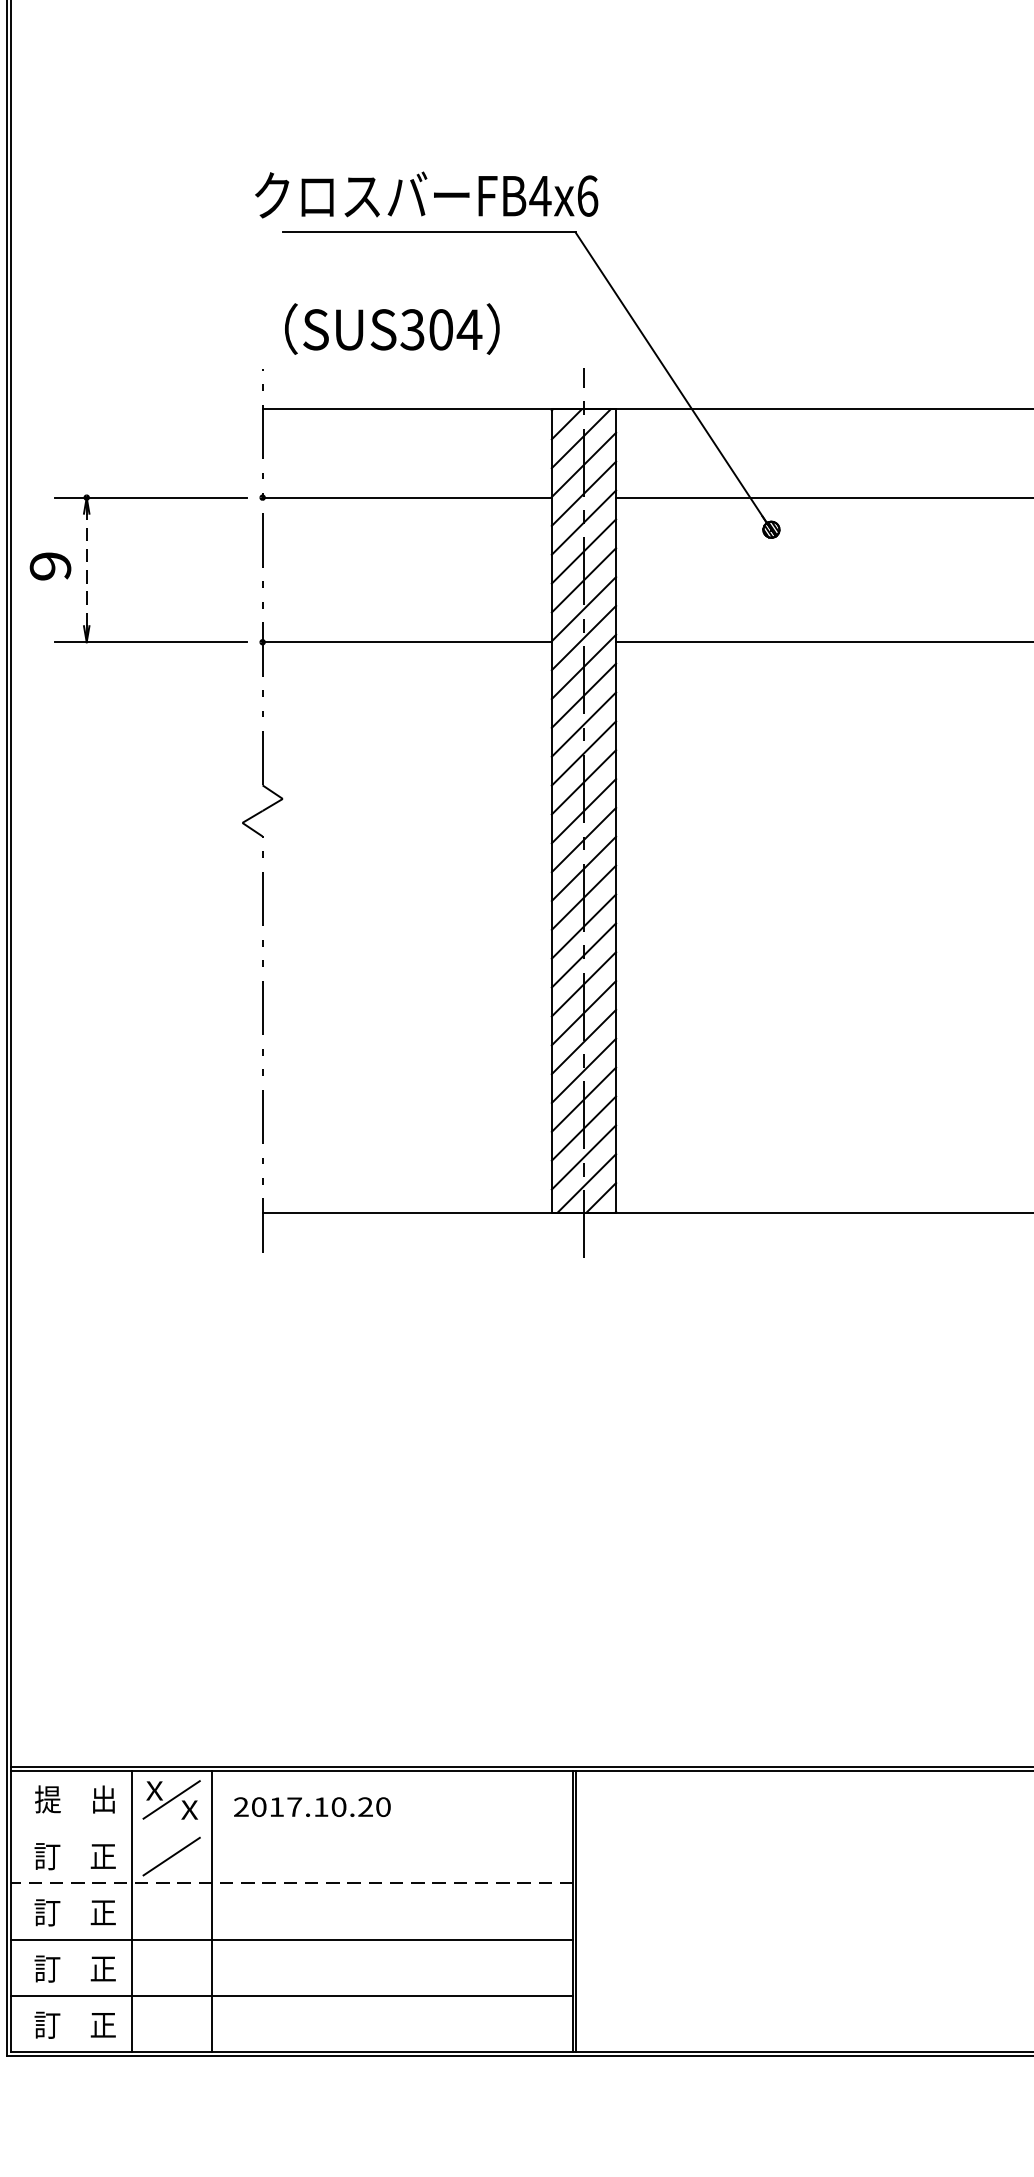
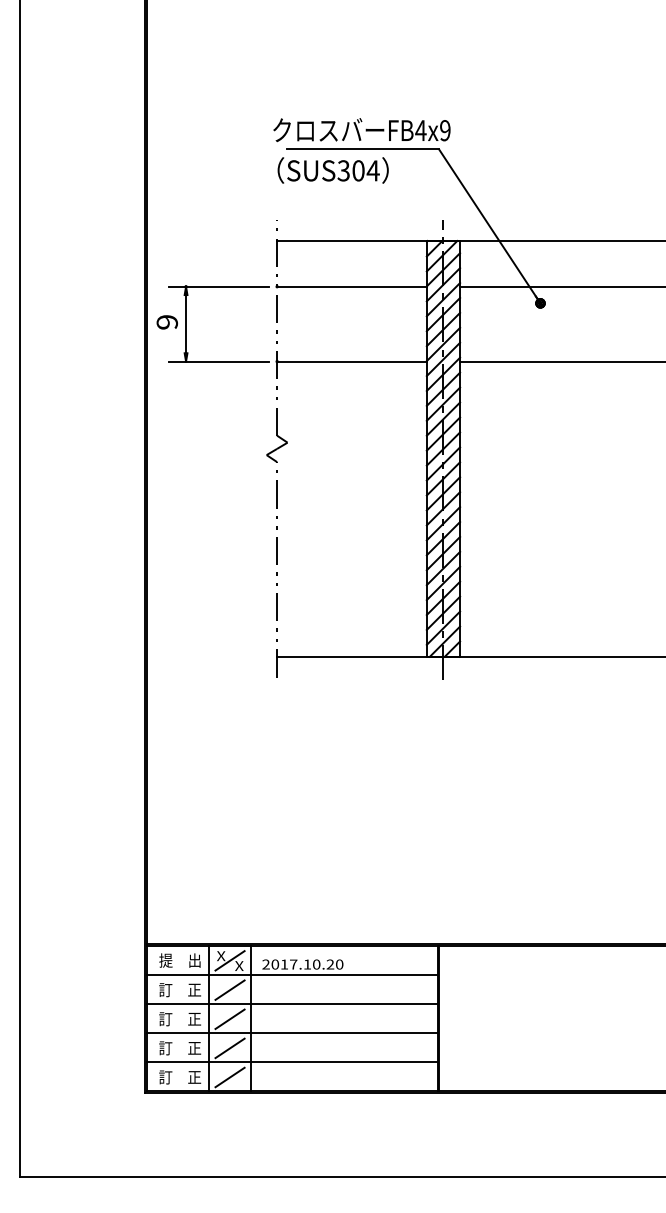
text: (587, 195) -> (445, 130), FB4x6 -> FB4x9
text: (390, 329) -> (332, 170), moved
line: (87, 568) -> (186, 323), dashed -> solid
line: (290, 1826) -> (291, 974), added
line: (292, 1884) -> (292, 1004), dashed -> solid
line: (170, 1911) -> (229, 1018), added
line: (170, 1969) -> (229, 1048), added
line: (170, 2025) -> (229, 1077), added

